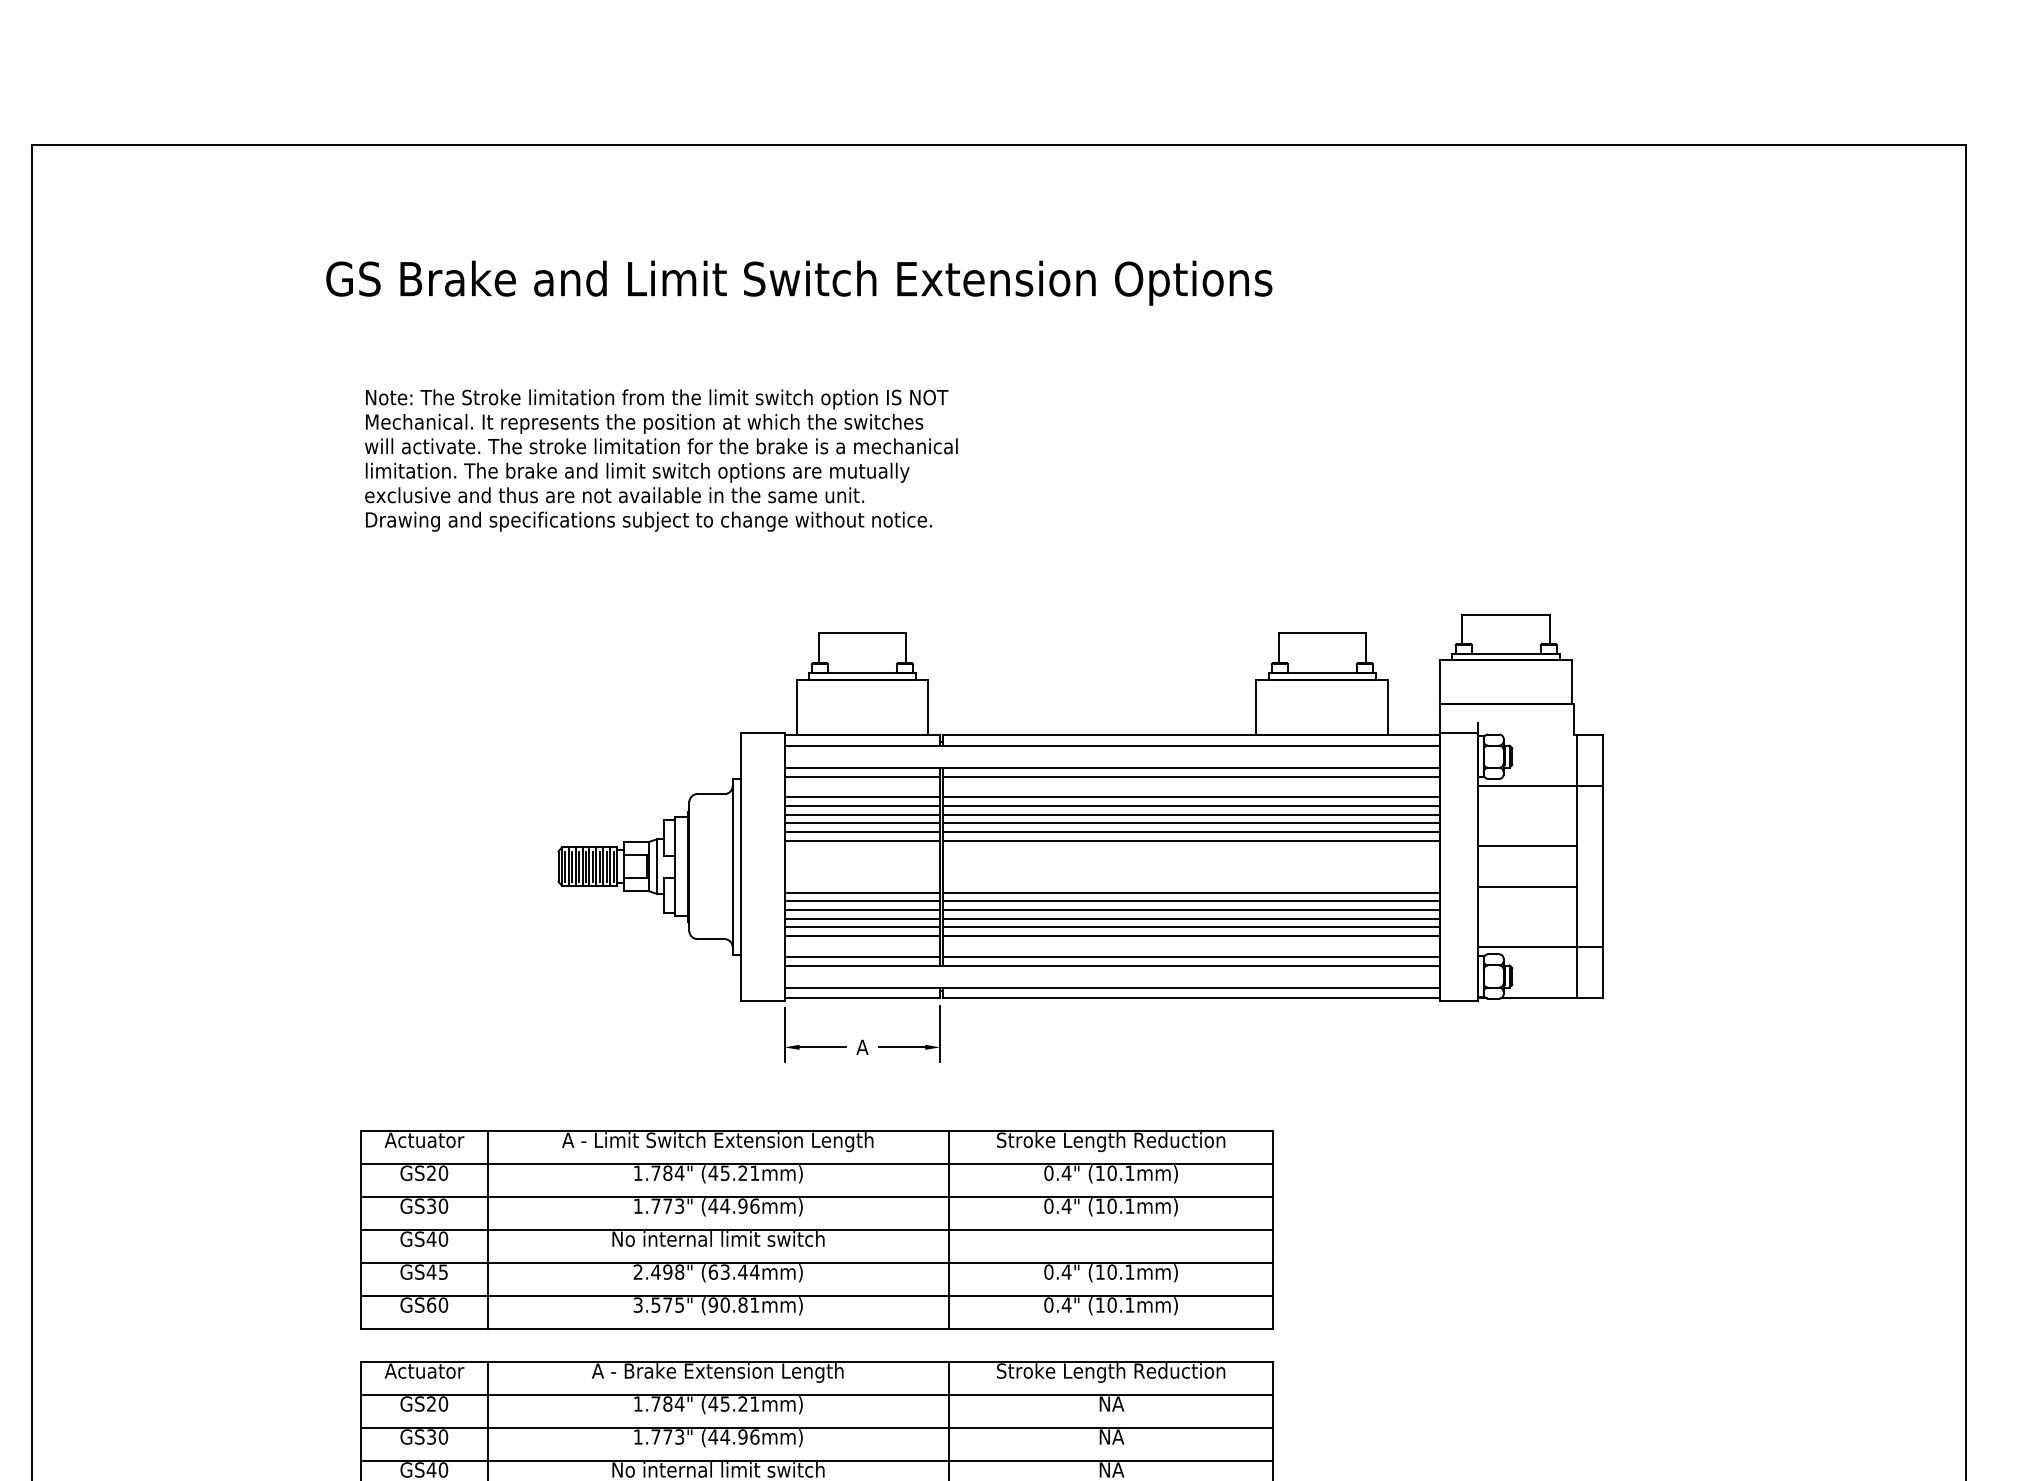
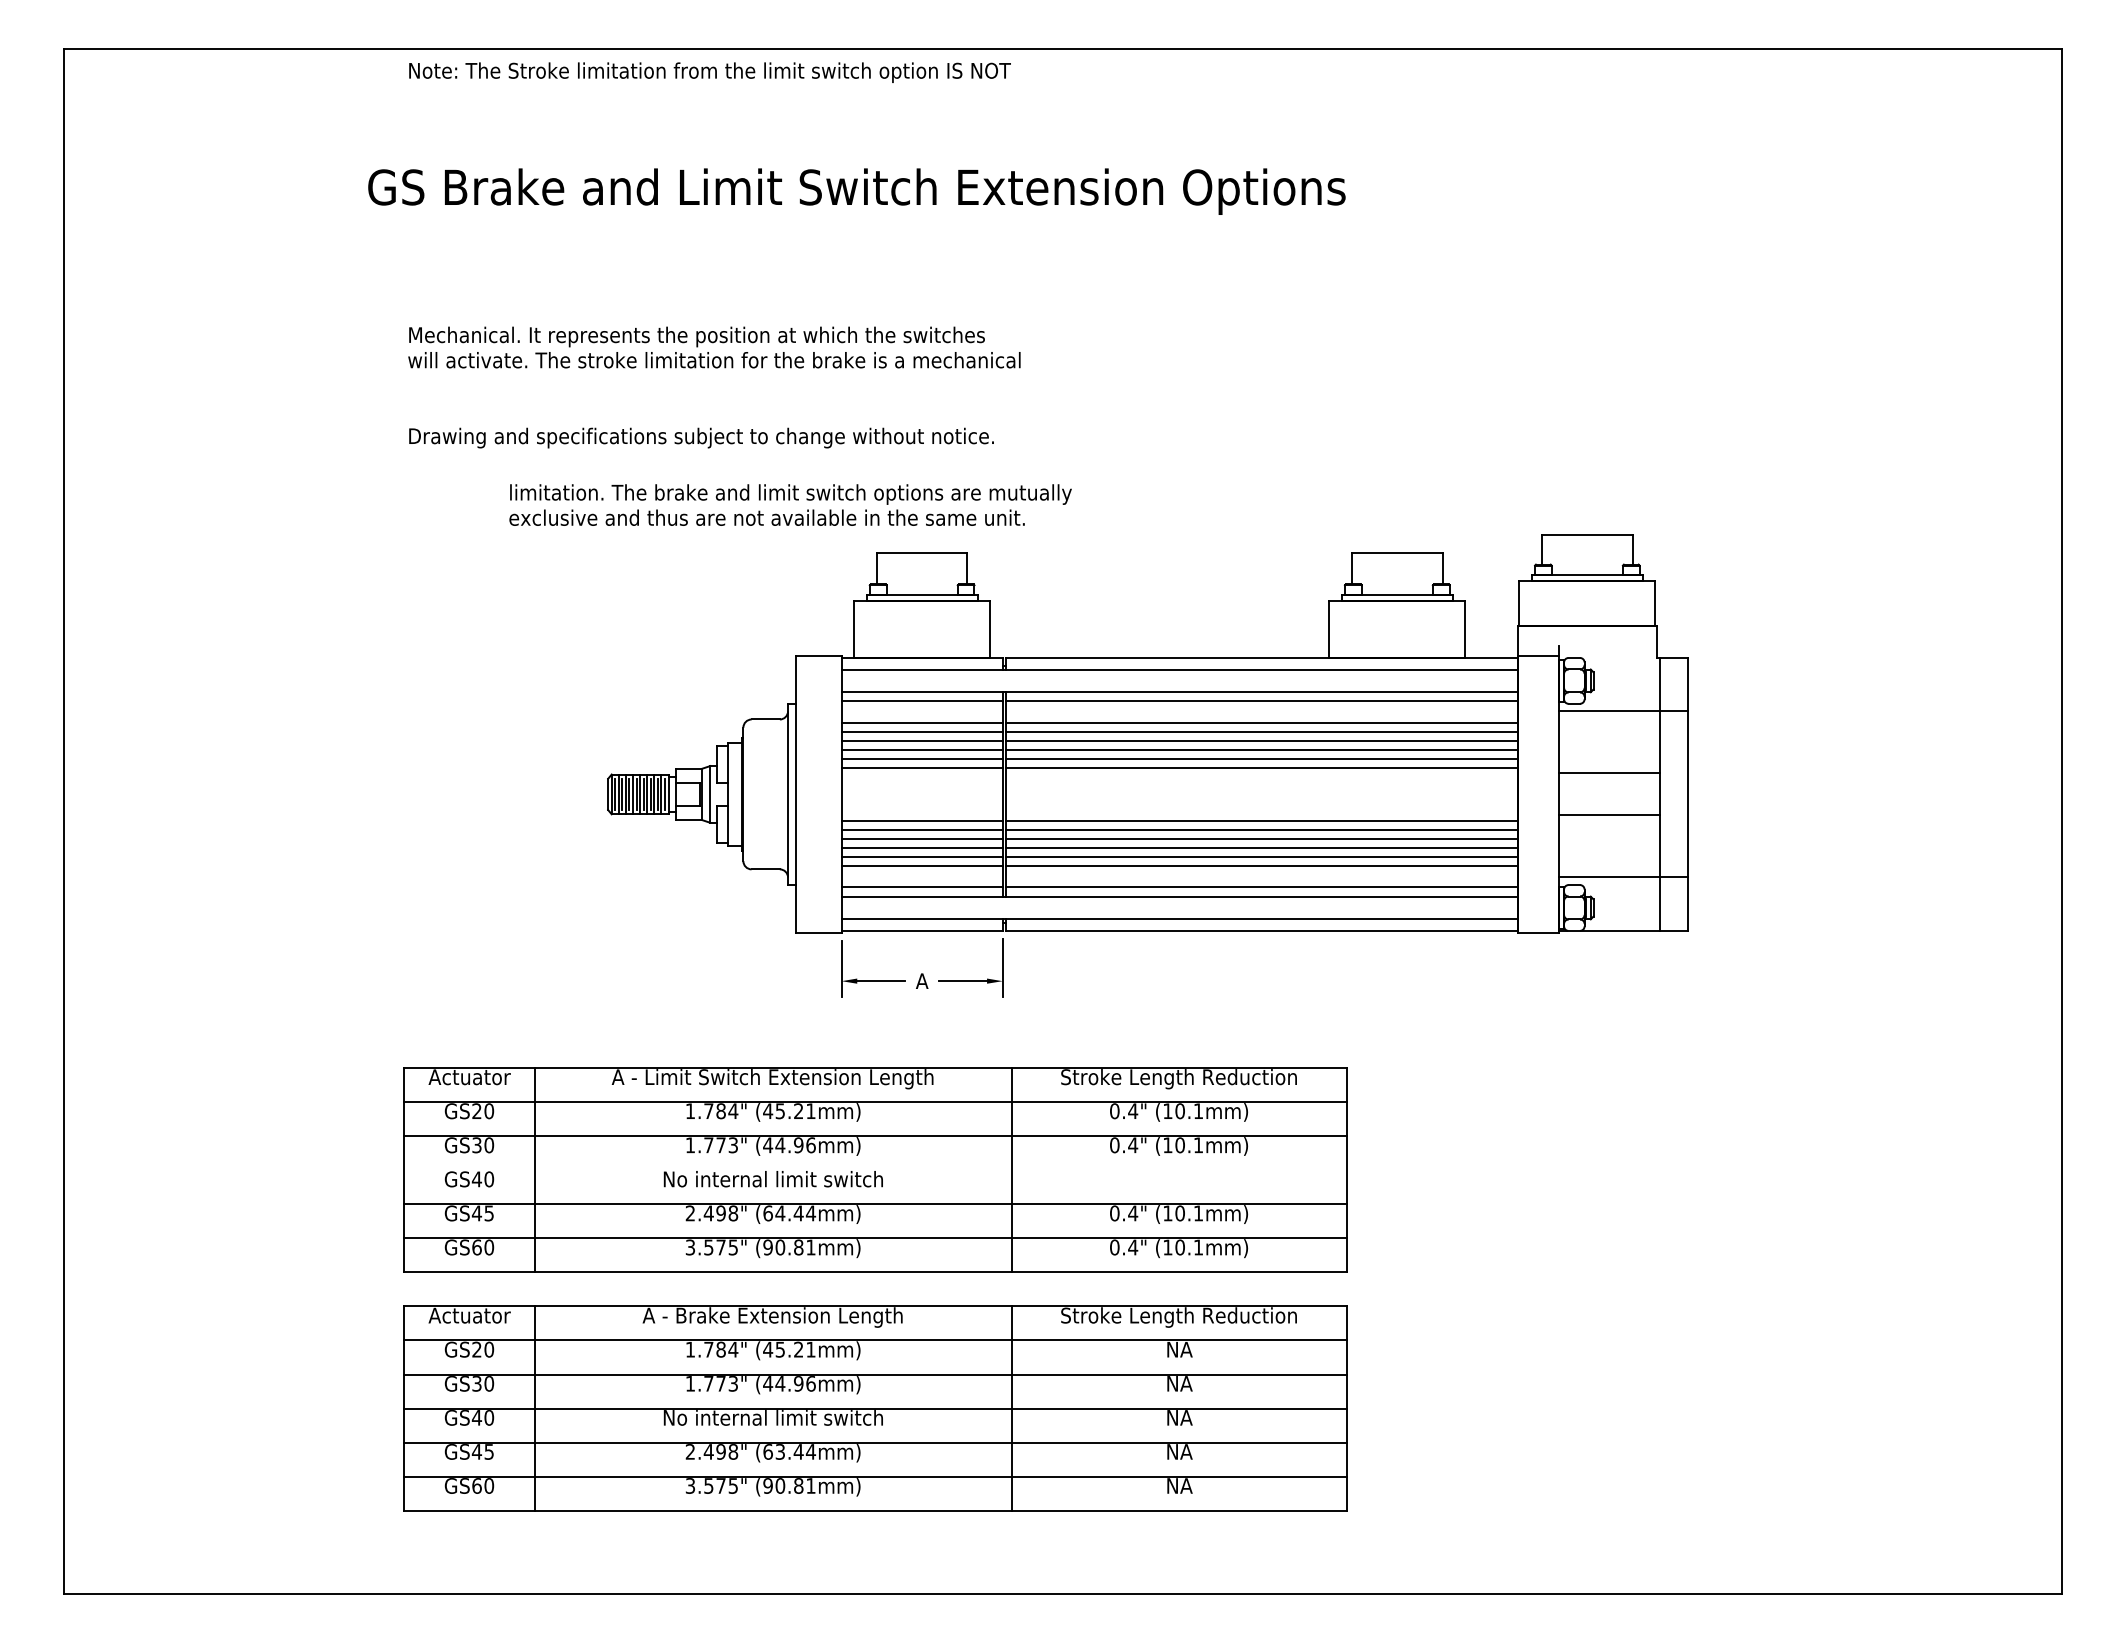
text: (656, 399) -> (709, 72), moved
text: (637, 482) -> (790, 504), moved
line: (817, 1230) -> (875, 1170), removed
text: (725, 1272) -> (780, 1213), (63.44mm) -> (64.44mm)

